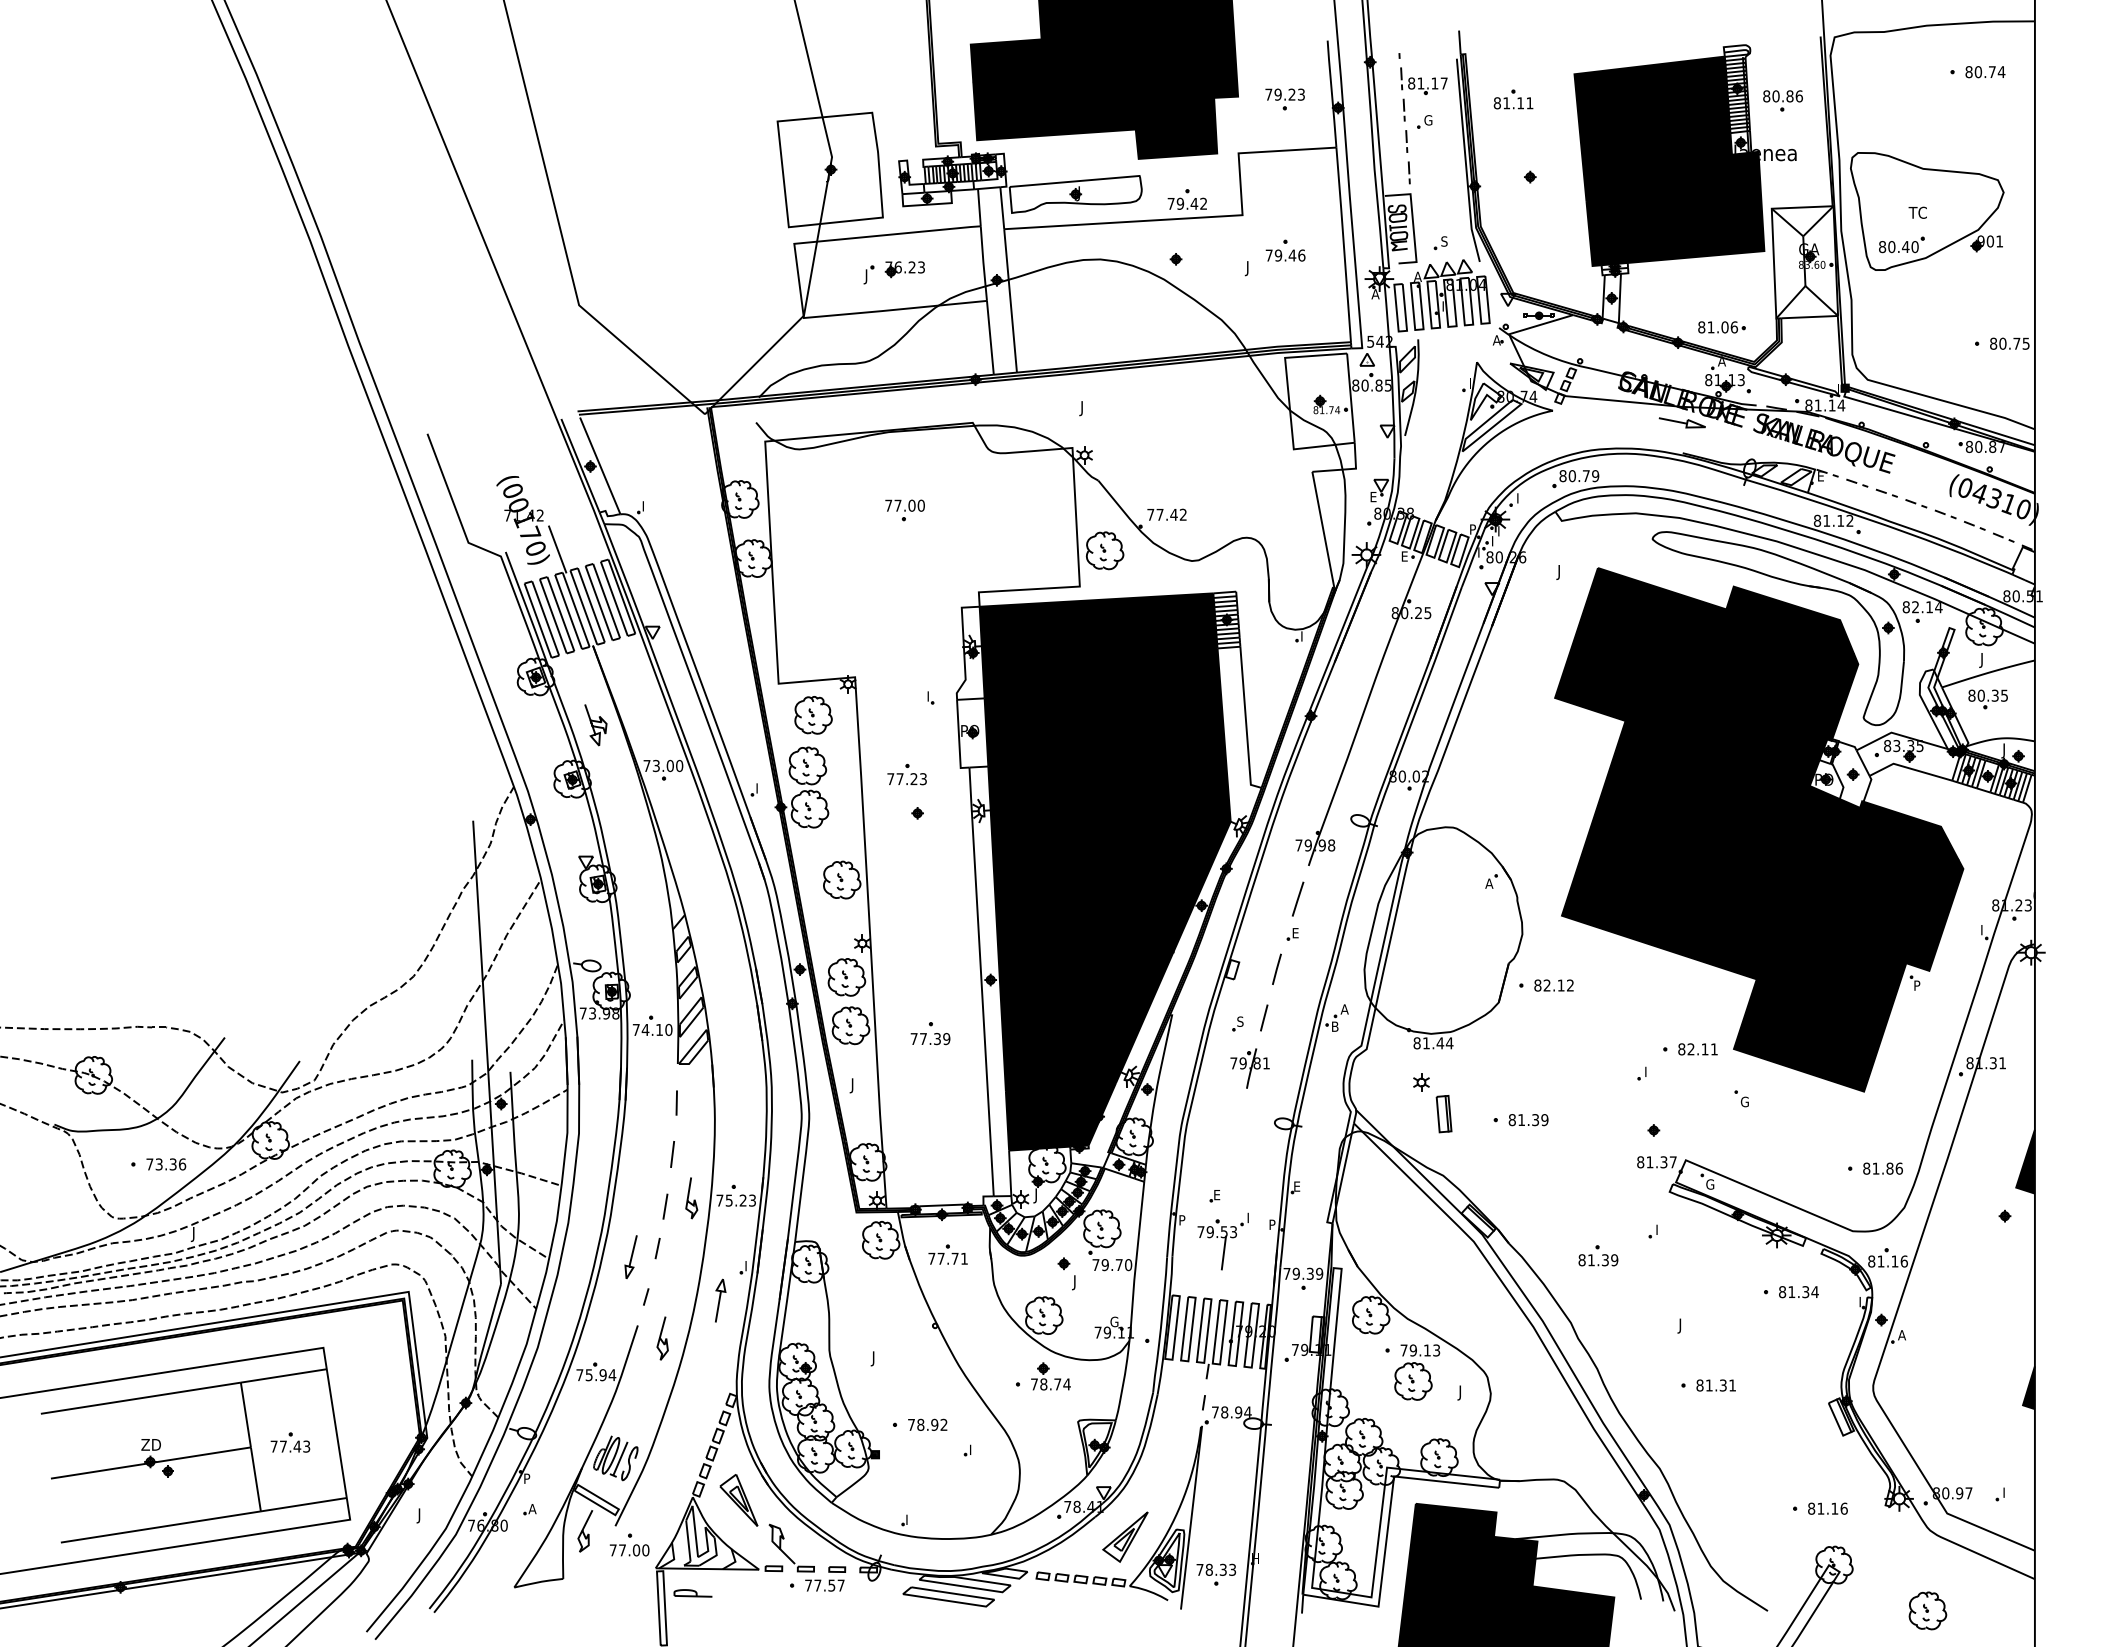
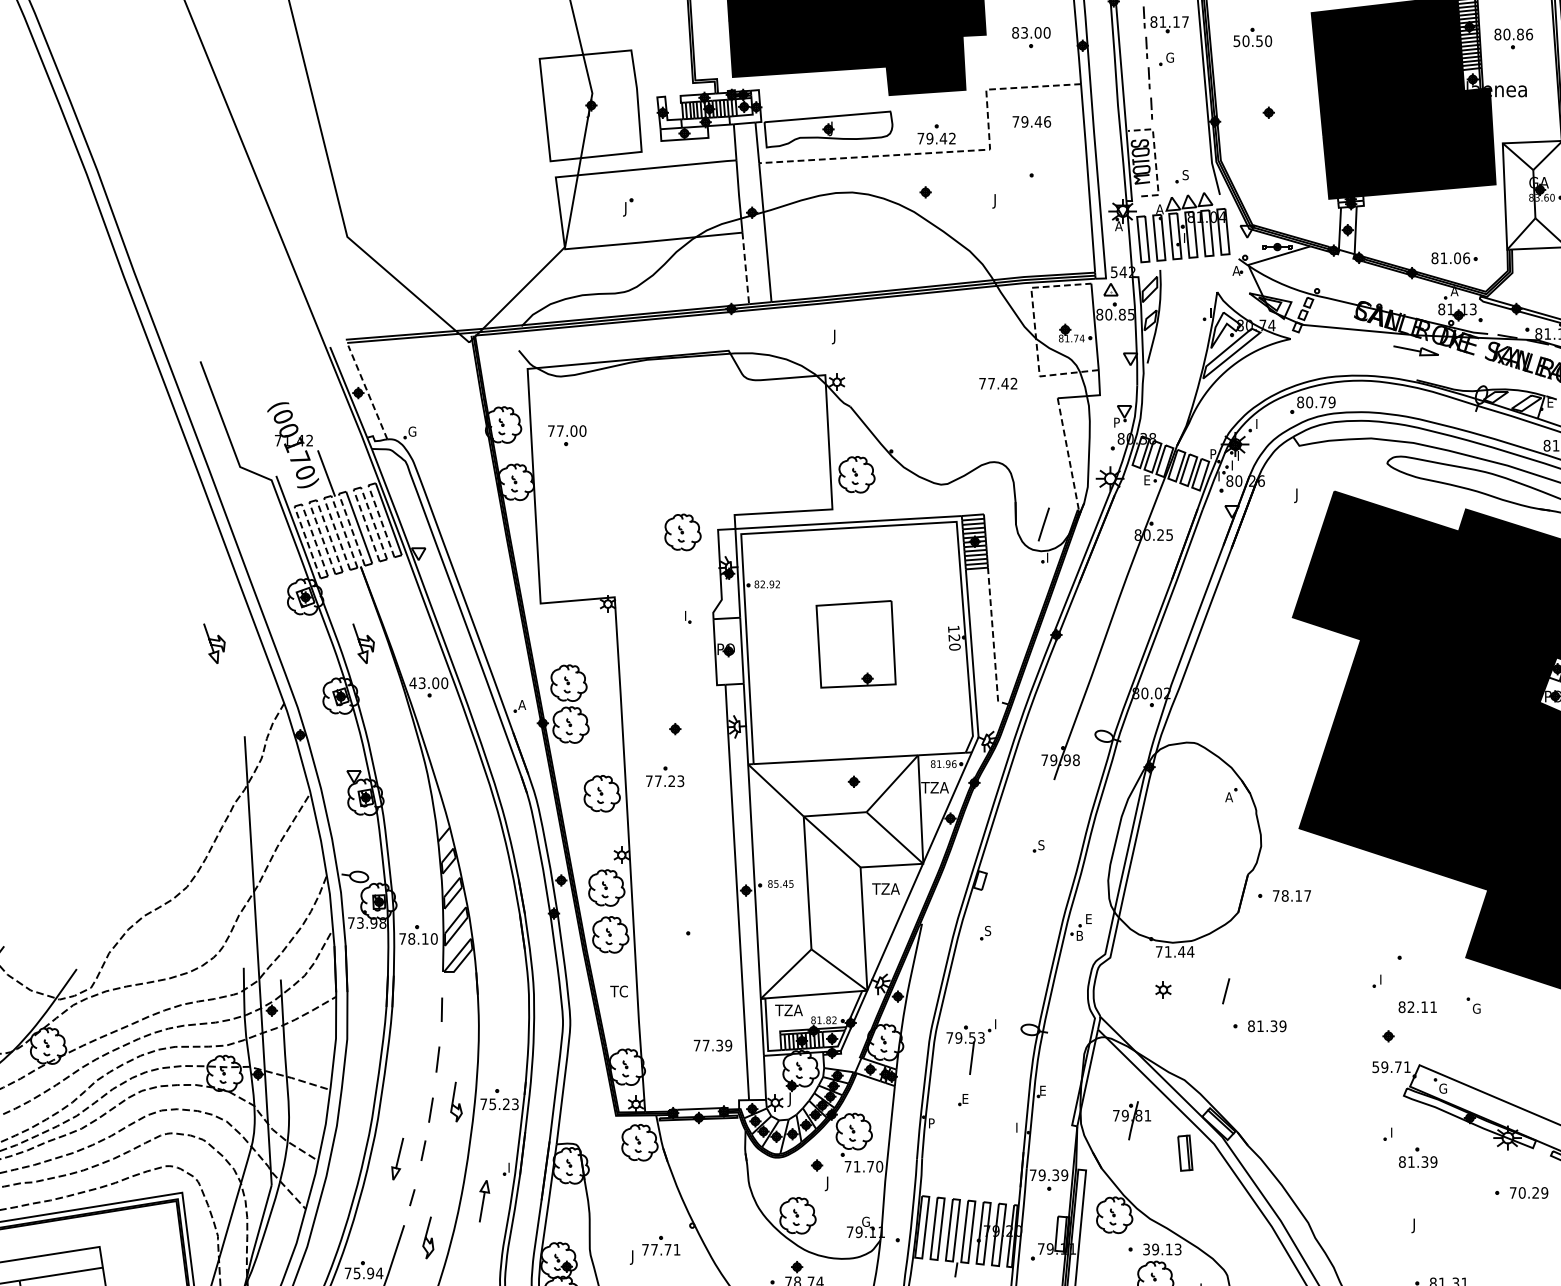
text: (1285, 94) -> (1031, 32), 79.23 -> 83.00
text: (1513, 103) -> (1252, 41), 81.11 -> 50.50
line: (1203, 217) -> (952, 151), solid -> dashed
line: (1413, 224) -> (1155, 158), solid -> dashed
text: (1285, 255) -> (1031, 121), moved
part: (904, 269) -> (662, 202), removed
line: (990, 338) -> (745, 269), solid -> dashed
line: (1289, 402) -> (1035, 331), solid -> dashed
line: (600, 465) -> (368, 392), solid -> dashed
text: (1373, 497) -> (1116, 423), E -> P
text: (646, 506) -> (412, 431), I -> G
part: (904, 510) -> (566, 435), moved
text: (1166, 514) -> (997, 383), moved
line: (1323, 530) -> (1068, 455), solid -> dashed
line: (614, 598) -> (381, 520), solid -> dashed
line: (606, 601) -> (373, 523), solid -> dashed
line: (599, 603) -> (367, 525), solid -> dashed
line: (583, 607) -> (351, 529), solid -> dashed
line: (576, 609) -> (344, 531), solid -> dashed
line: (568, 611) -> (337, 533), solid -> dashed
line: (560, 614) -> (329, 536), solid -> dashed
line: (553, 616) -> (322, 538), solid -> dashed
line: (545, 618) -> (314, 540), solid -> dashed
line: (538, 620) -> (308, 542), solid -> dashed
part: (813, 715) -> (682, 532), moved
line: (1246, 722) -> (993, 641), solid -> dashed
curve: (441, 725) -> (214, 644), added
text: (646, 765) -> (412, 682), 73.00 -> 43.00
part: (906, 774) -> (664, 776), moved
text: (759, 788) -> (522, 705), I -> A
fill: (1104, 871) -> (856, 785), removed
line: (1298, 898) -> (1044, 523), moved
text: (1295, 932) -> (1041, 844), E -> S
line: (1276, 968) -> (1022, 879), removed
text: (1553, 985) -> (1291, 895), 82.12 -> 78.17
text: (1344, 1009) -> (1088, 919), A -> E
line: (1264, 1017) -> (1226, 990), moved
text: (645, 1029) -> (411, 938), 74.10 -> 78.10
text: (930, 1039) -> (712, 1046), moved
text: (1416, 1043) -> (1158, 952), 81.44 -> 71.44
text: (1697, 1049) -> (1417, 1007), moved
part: (1249, 1068) -> (1131, 1120), moved
text: (858, 1085) -> (618, 992), J -> TC
part: (1443, 1114) -> (1184, 1153), moved
text: (1656, 1162) -> (1391, 1067), 81.37 -> 59.71
text: (1272, 1222) -> (1019, 1125), P -> I
part: (1222, 1241) -> (970, 1047), moved
part: (947, 1254) -> (660, 1245), moved
part: (1598, 1255) -> (1418, 1157), moved
text: (1104, 1265) -> (856, 1167), 79.70 -> 71.70
text: (1798, 1292) -> (1528, 1193), 81.34 -> 70.29
text: (1403, 1350) -> (1146, 1249), 79.13 -> 39.13

